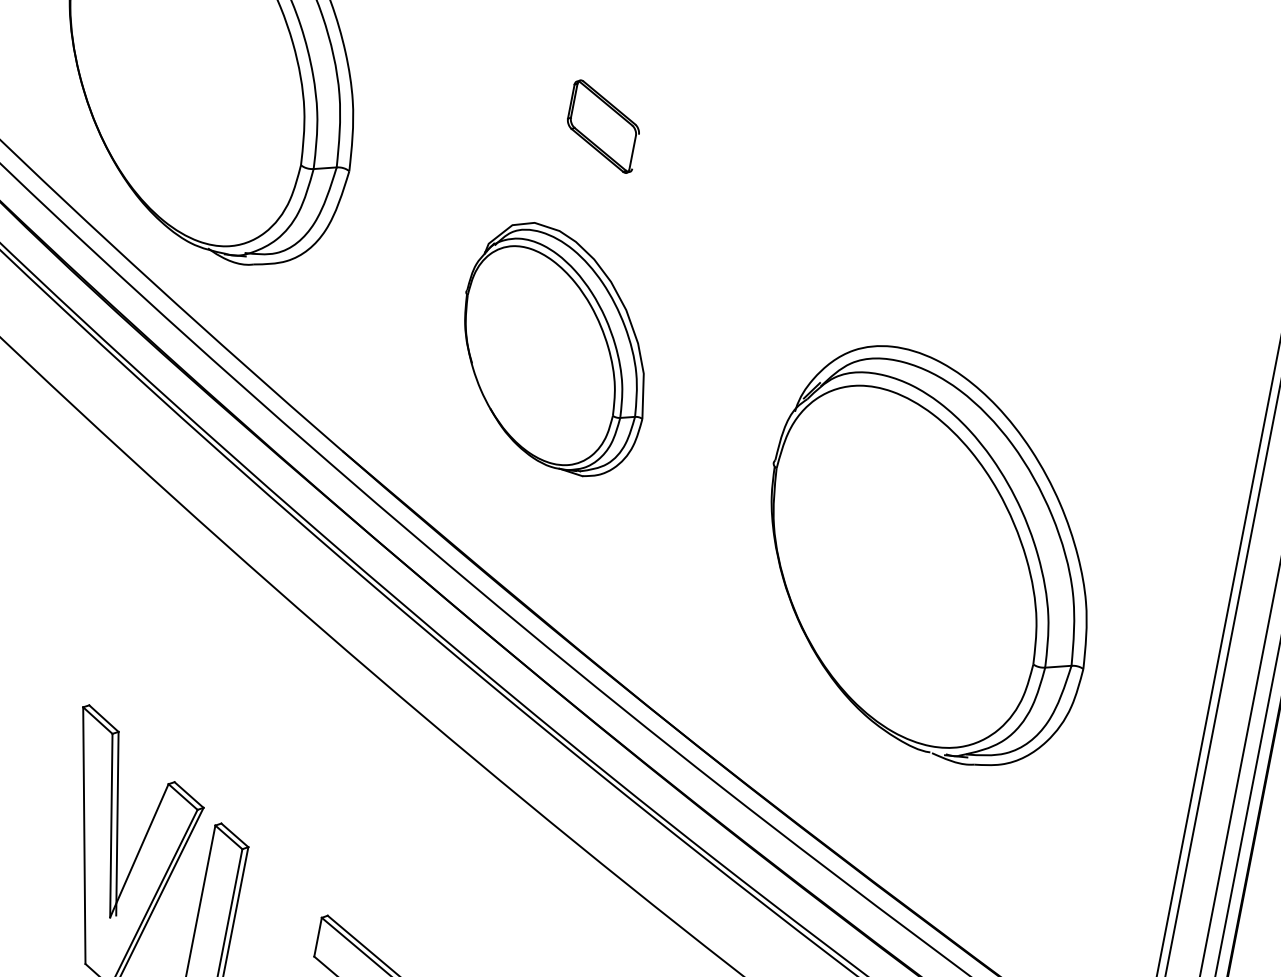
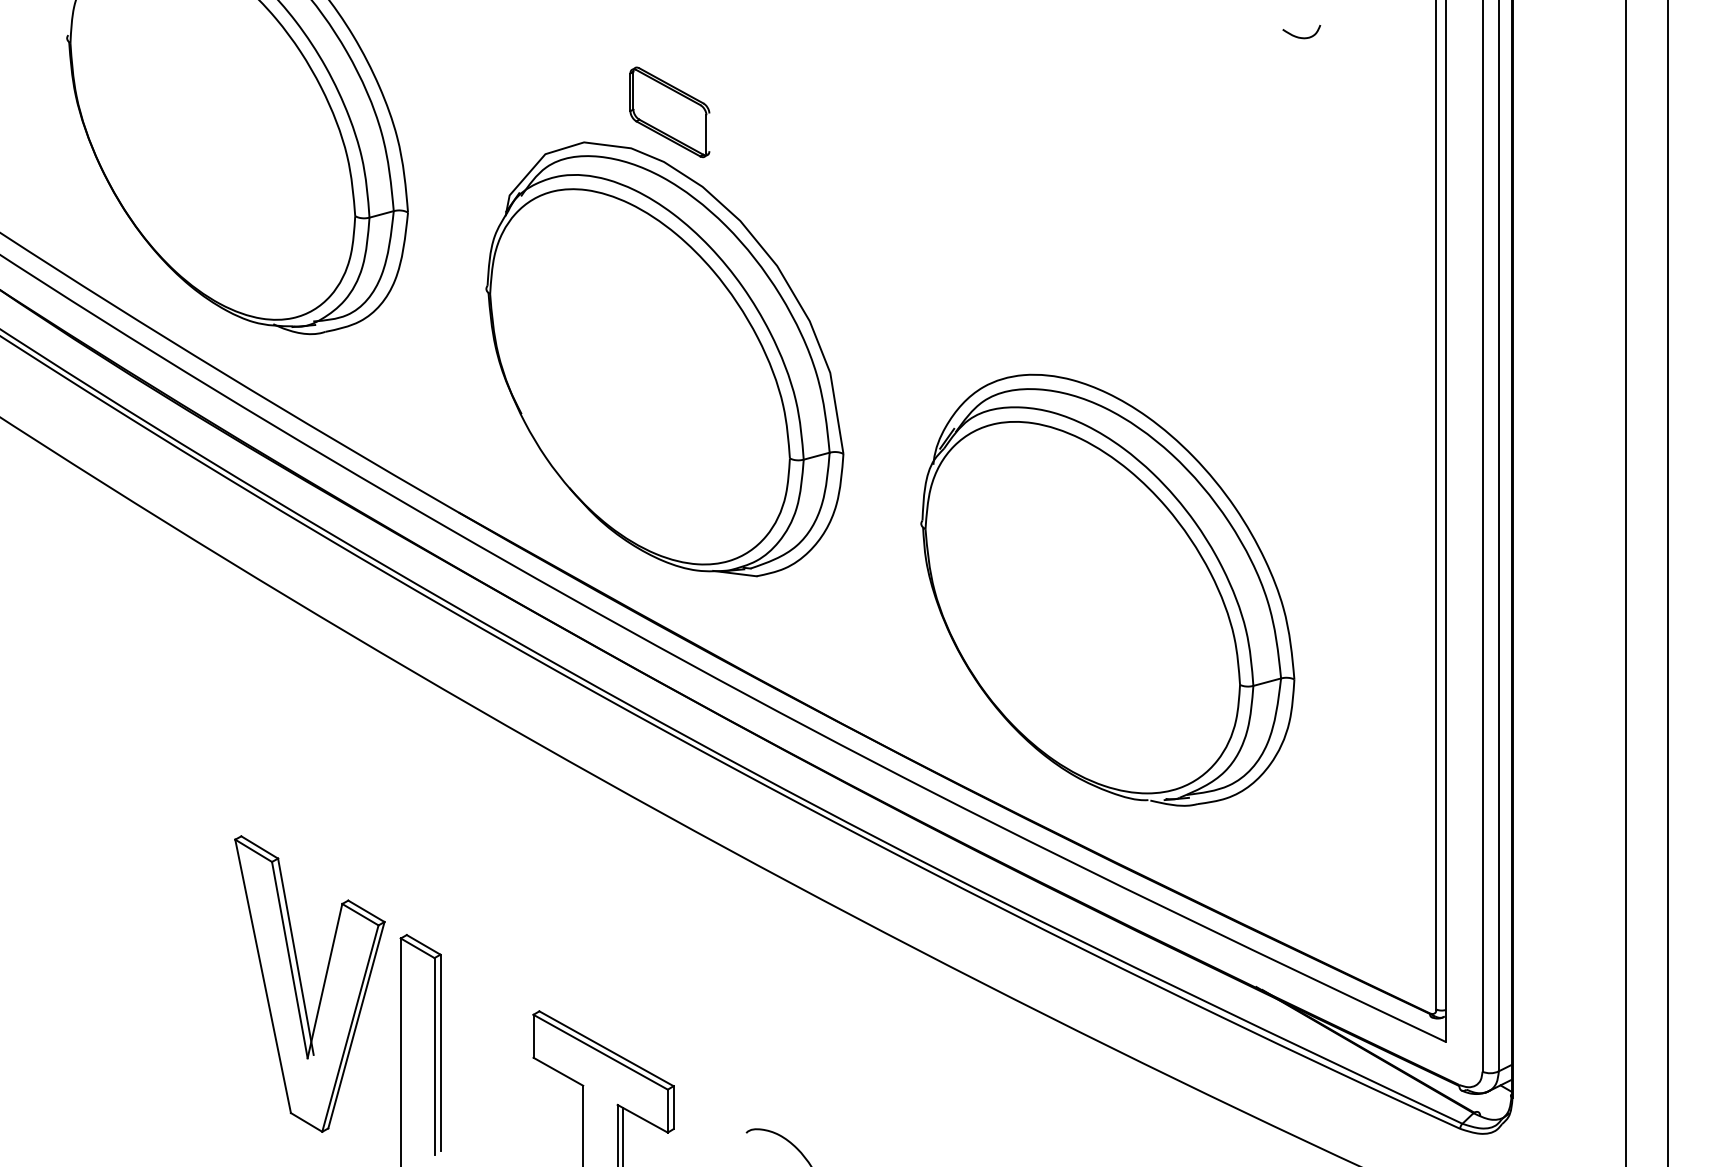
curve: (1185, 168) -> (1299, 36), added
part: (555, 348) -> (664, 359), size x1.67
part: (930, 554) -> (1107, 589), moved

